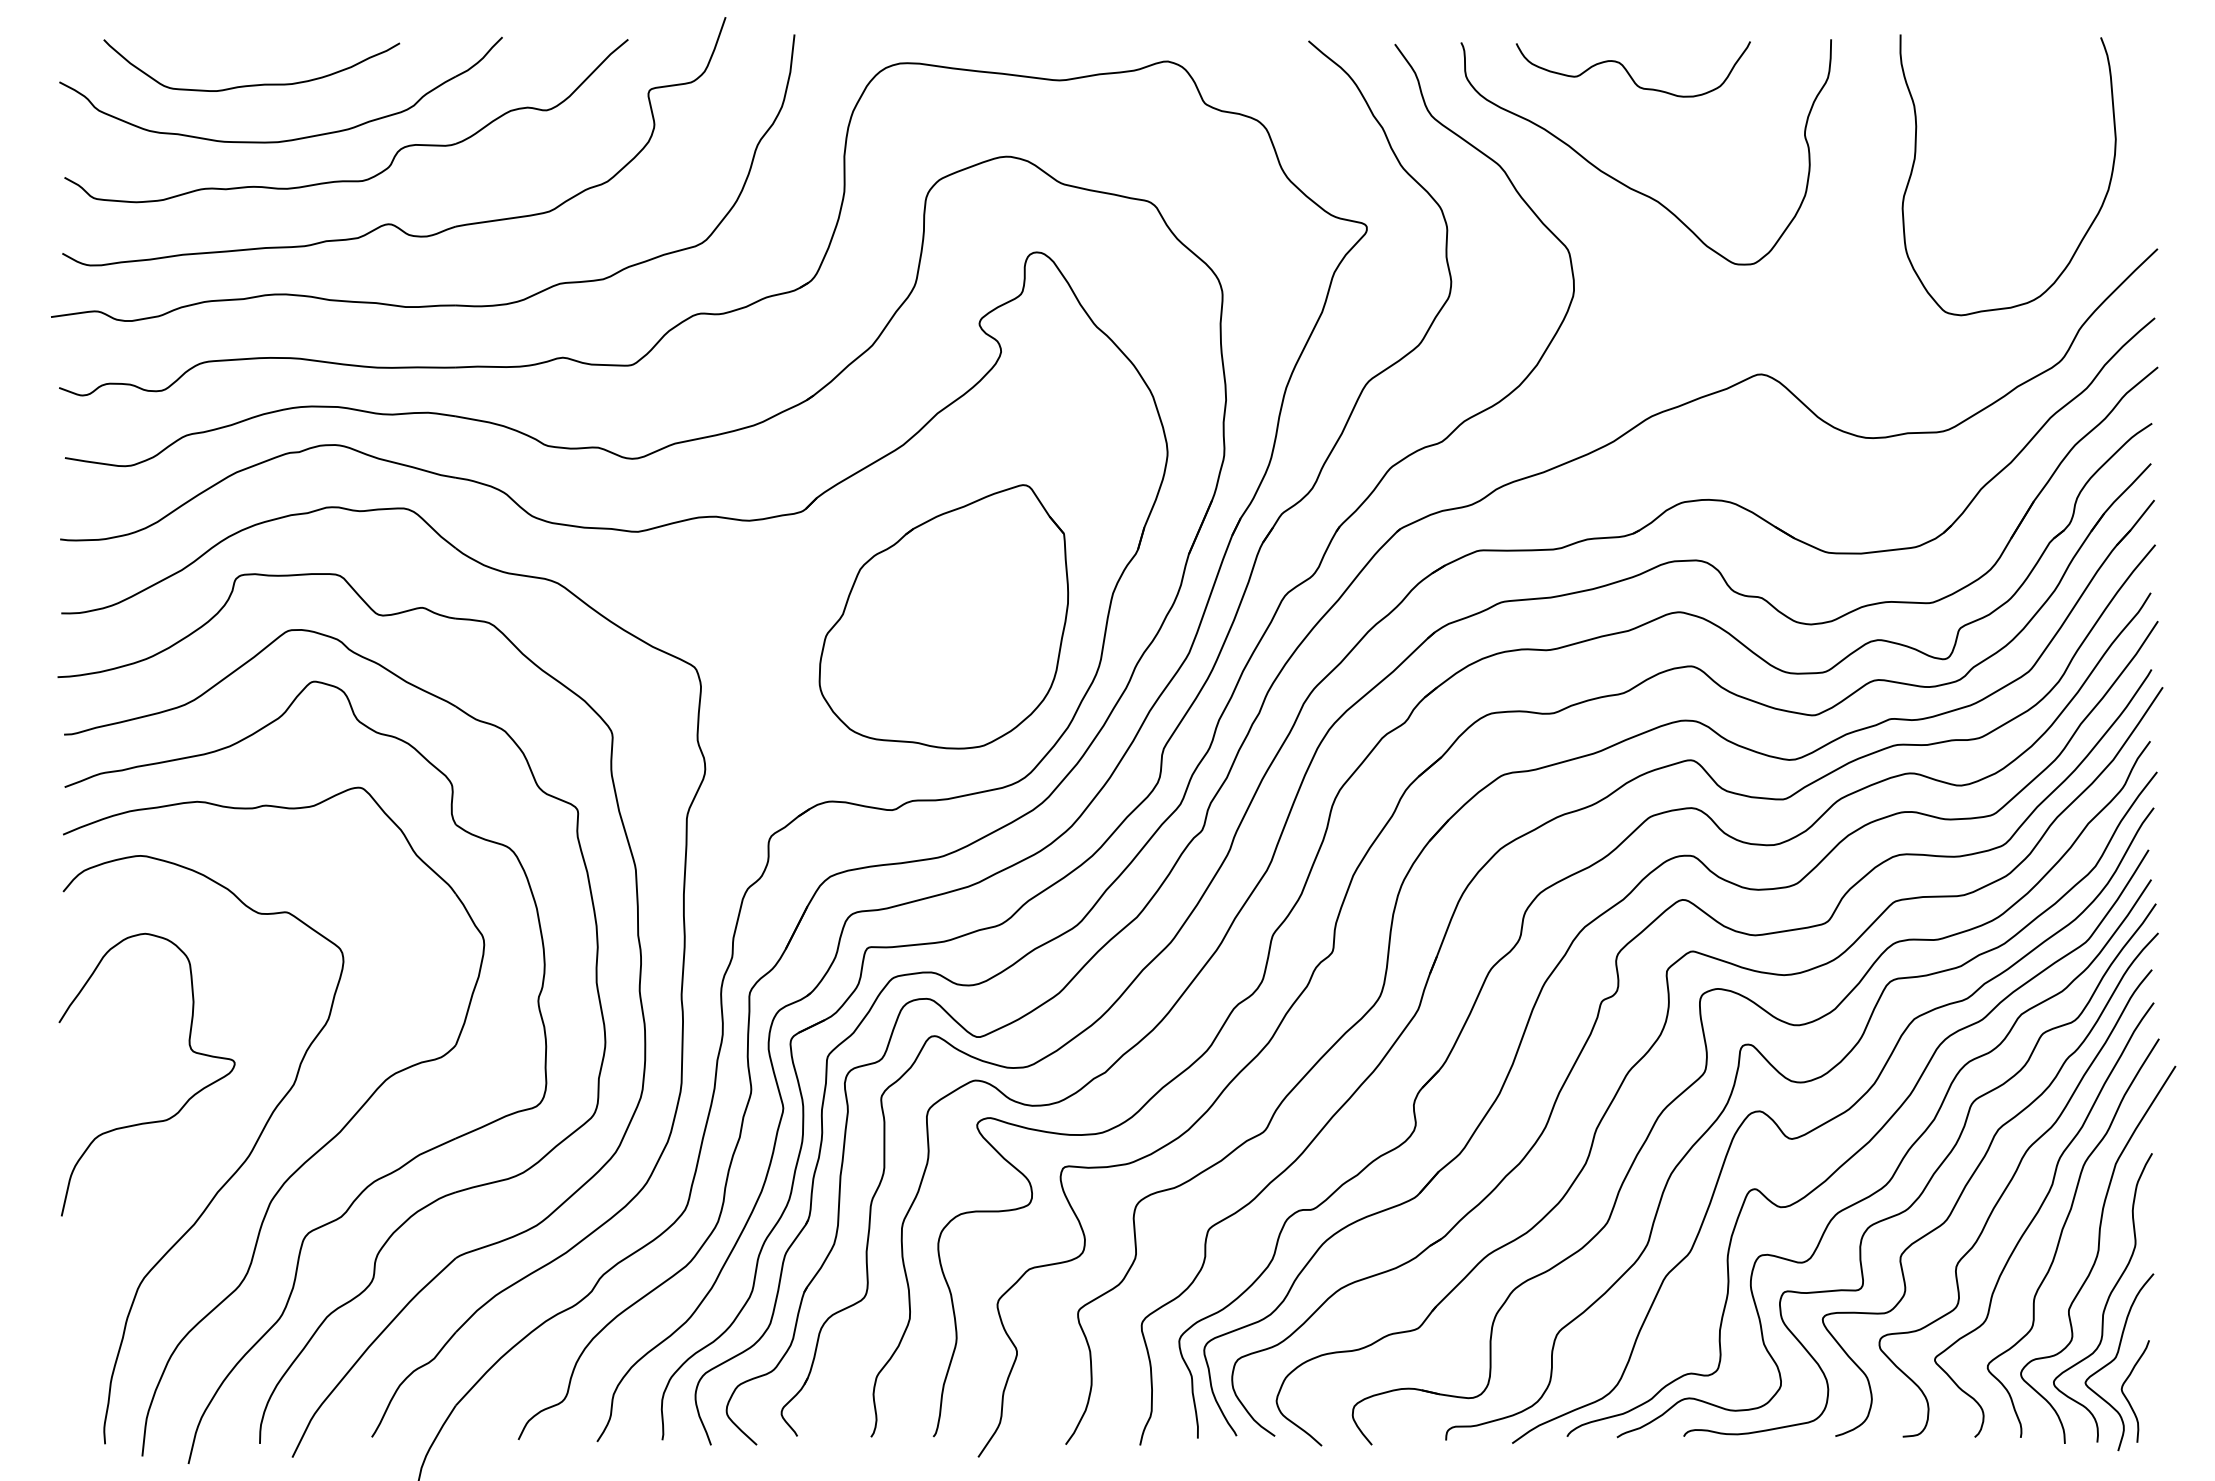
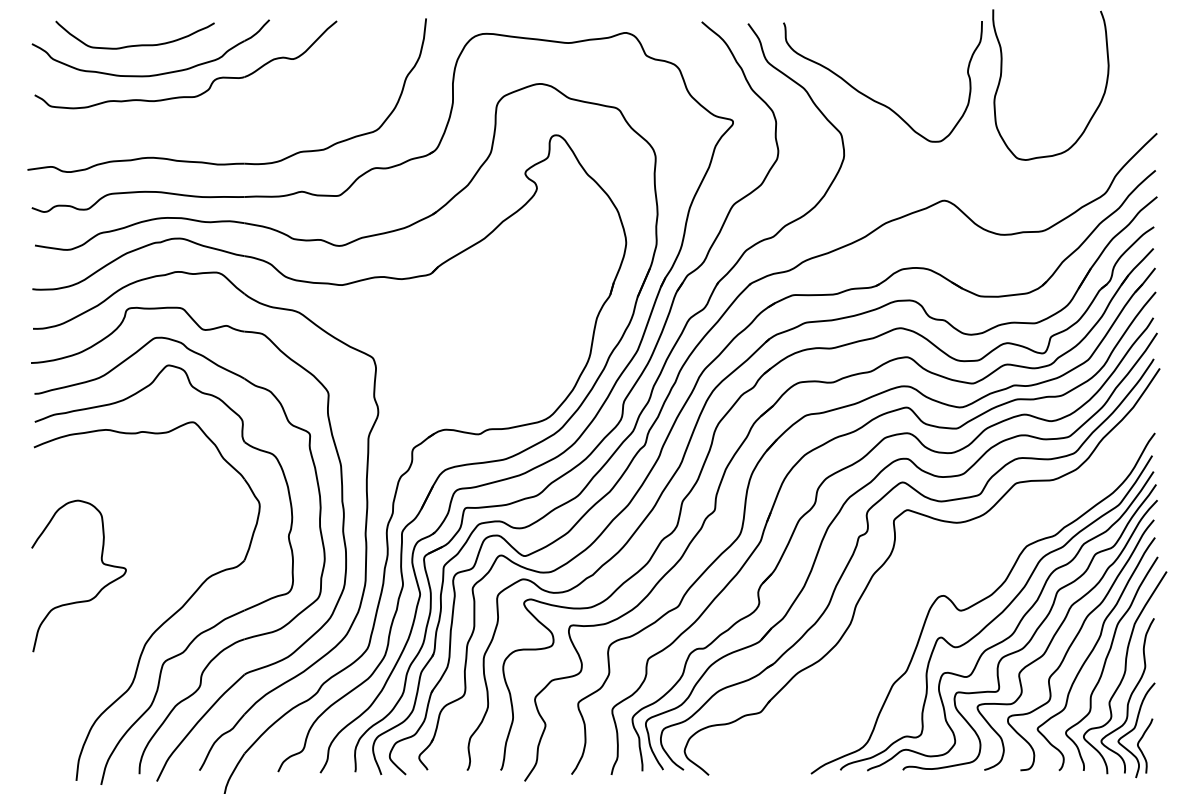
curve: (1628, 70) -> (873, 37), removed
curve: (1915, 163) -> (1001, 78), moved
part: (394, 222) -> (211, 119), removed
part: (942, 616) -> (505, 330), removed
part: (1735, 1090) -> (930, 584), removed
curve: (230, 1175) -> (123, 630), removed

